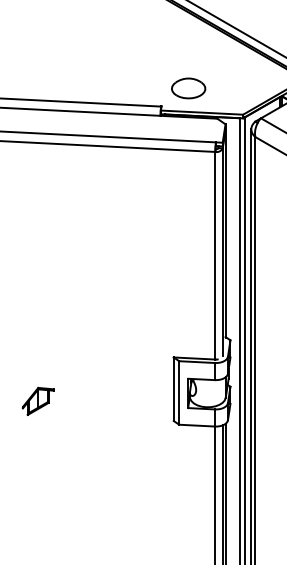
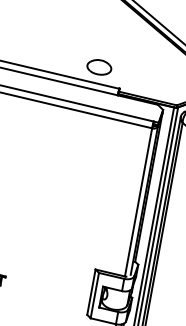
part: (188, 88) -> (99, 67), moved

